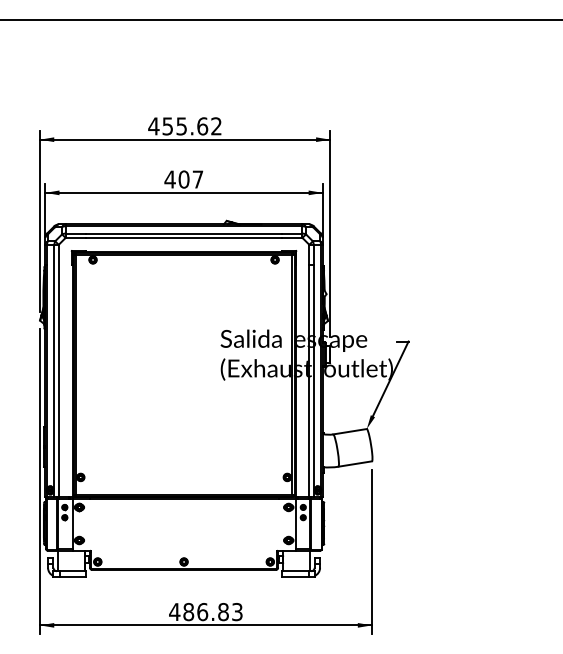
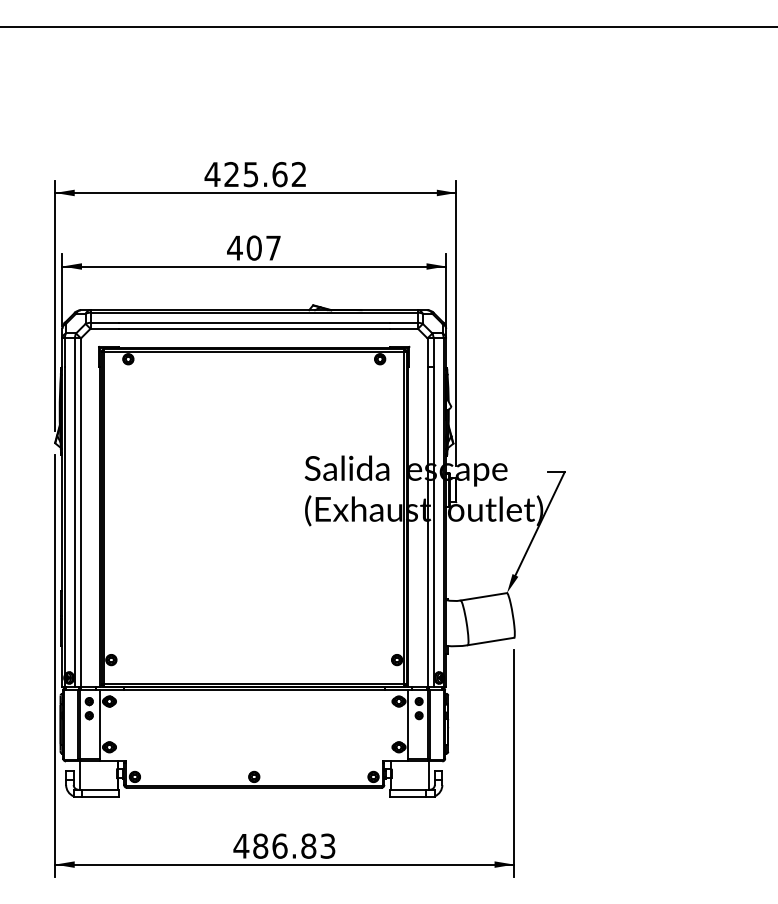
text: (167, 126) -> (231, 174), 455.62 -> 425.62

